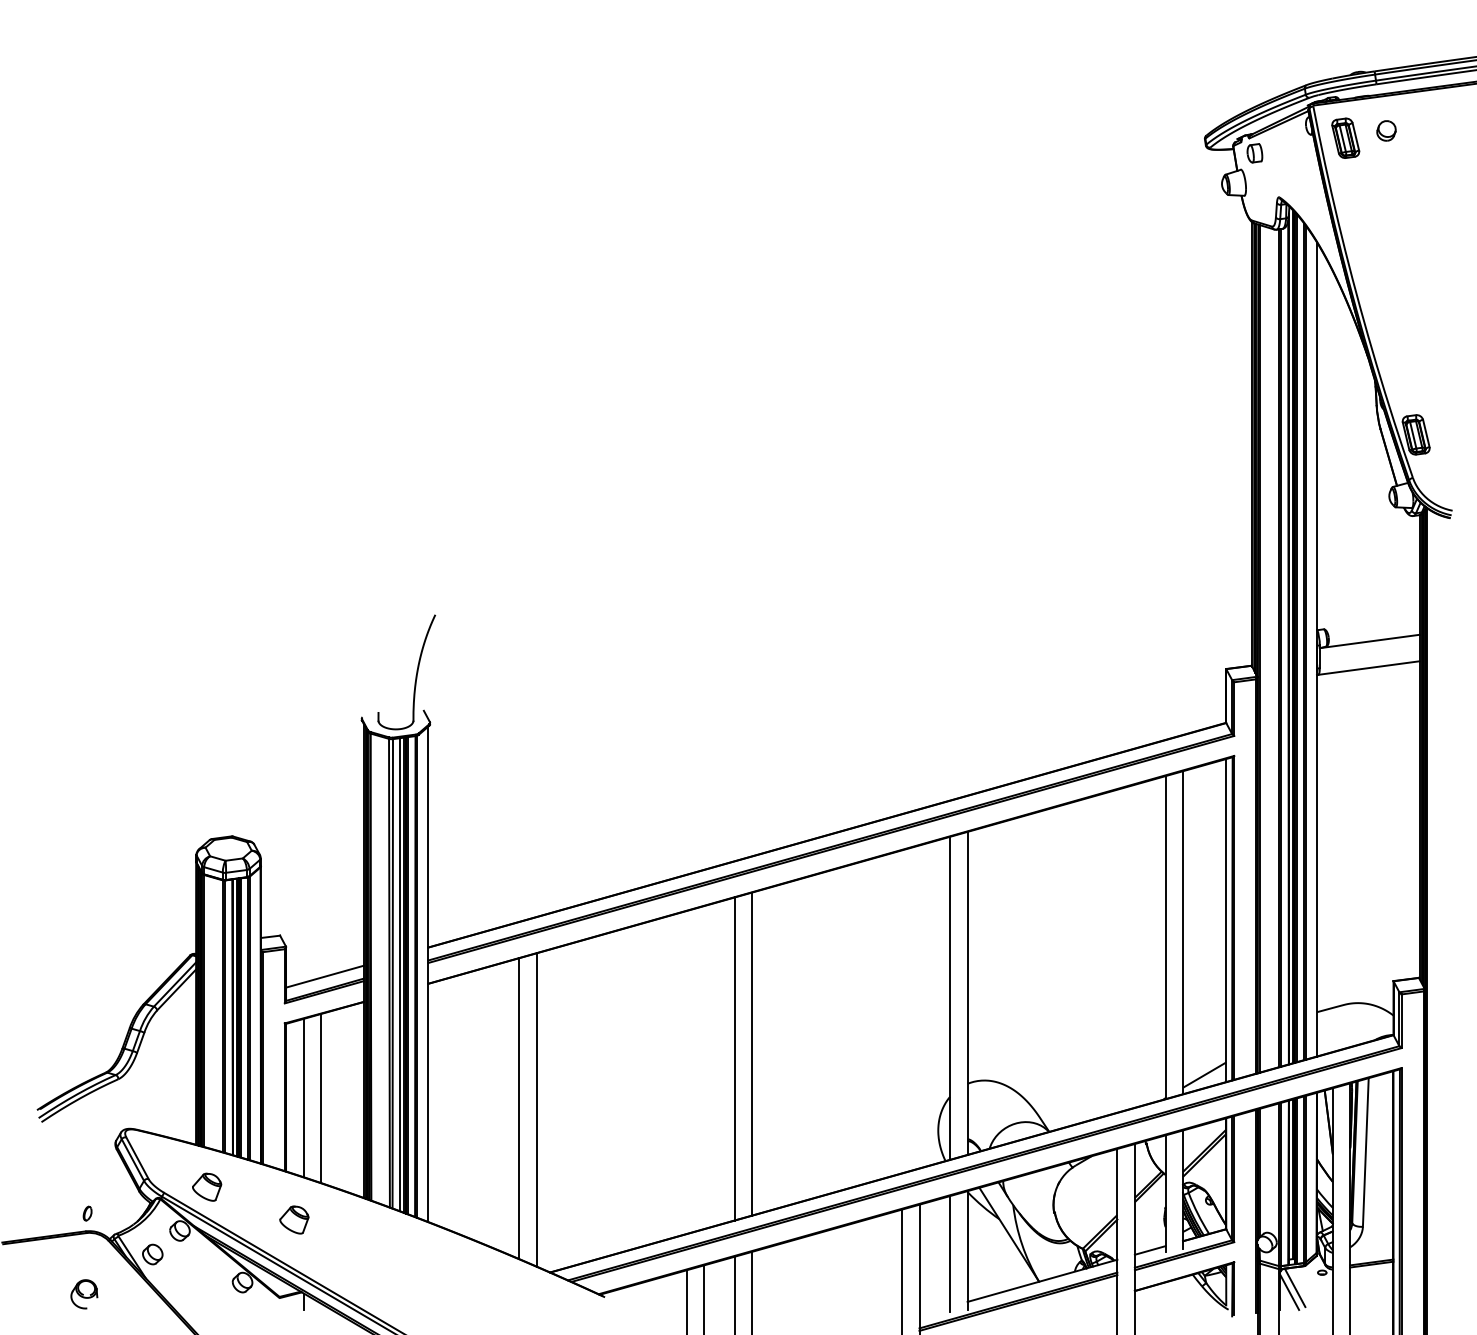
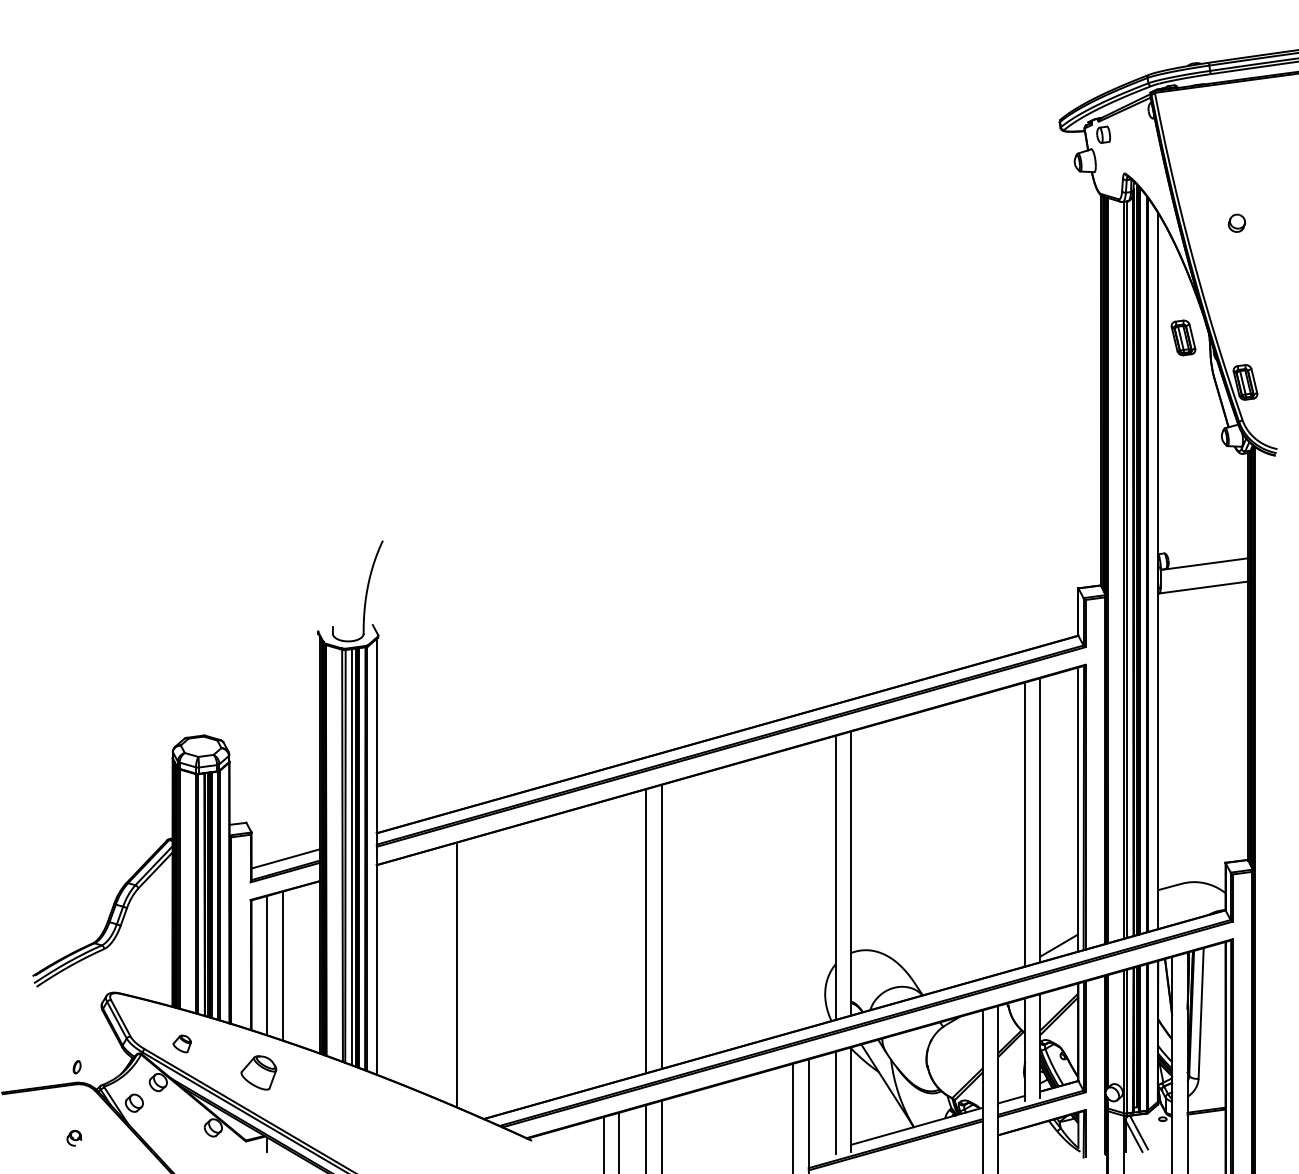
part: (1386, 130) -> (1236, 222), moved
part: (1345, 137) -> (1183, 337), moved
line: (536, 1109) -> (471, 975), removed
part: (207, 1186) -> (182, 1043), size x0.7
part: (294, 1219) -> (259, 1072), size x1.4
part: (84, 1294) -> (74, 1138), size x0.6

